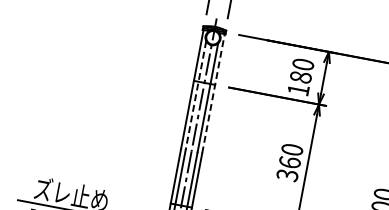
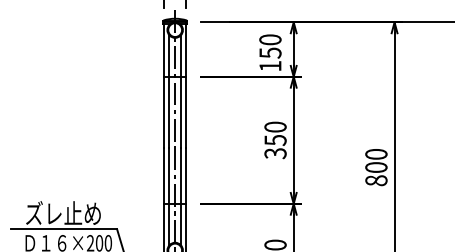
text: (301, 76) -> (270, 52), 180 -> 150
line: (213, 93) -> (186, 85), dashed -> solid
line: (196, 96) -> (169, 91), dashed -> solid
text: (290, 161) -> (275, 139), 360 -> 350

